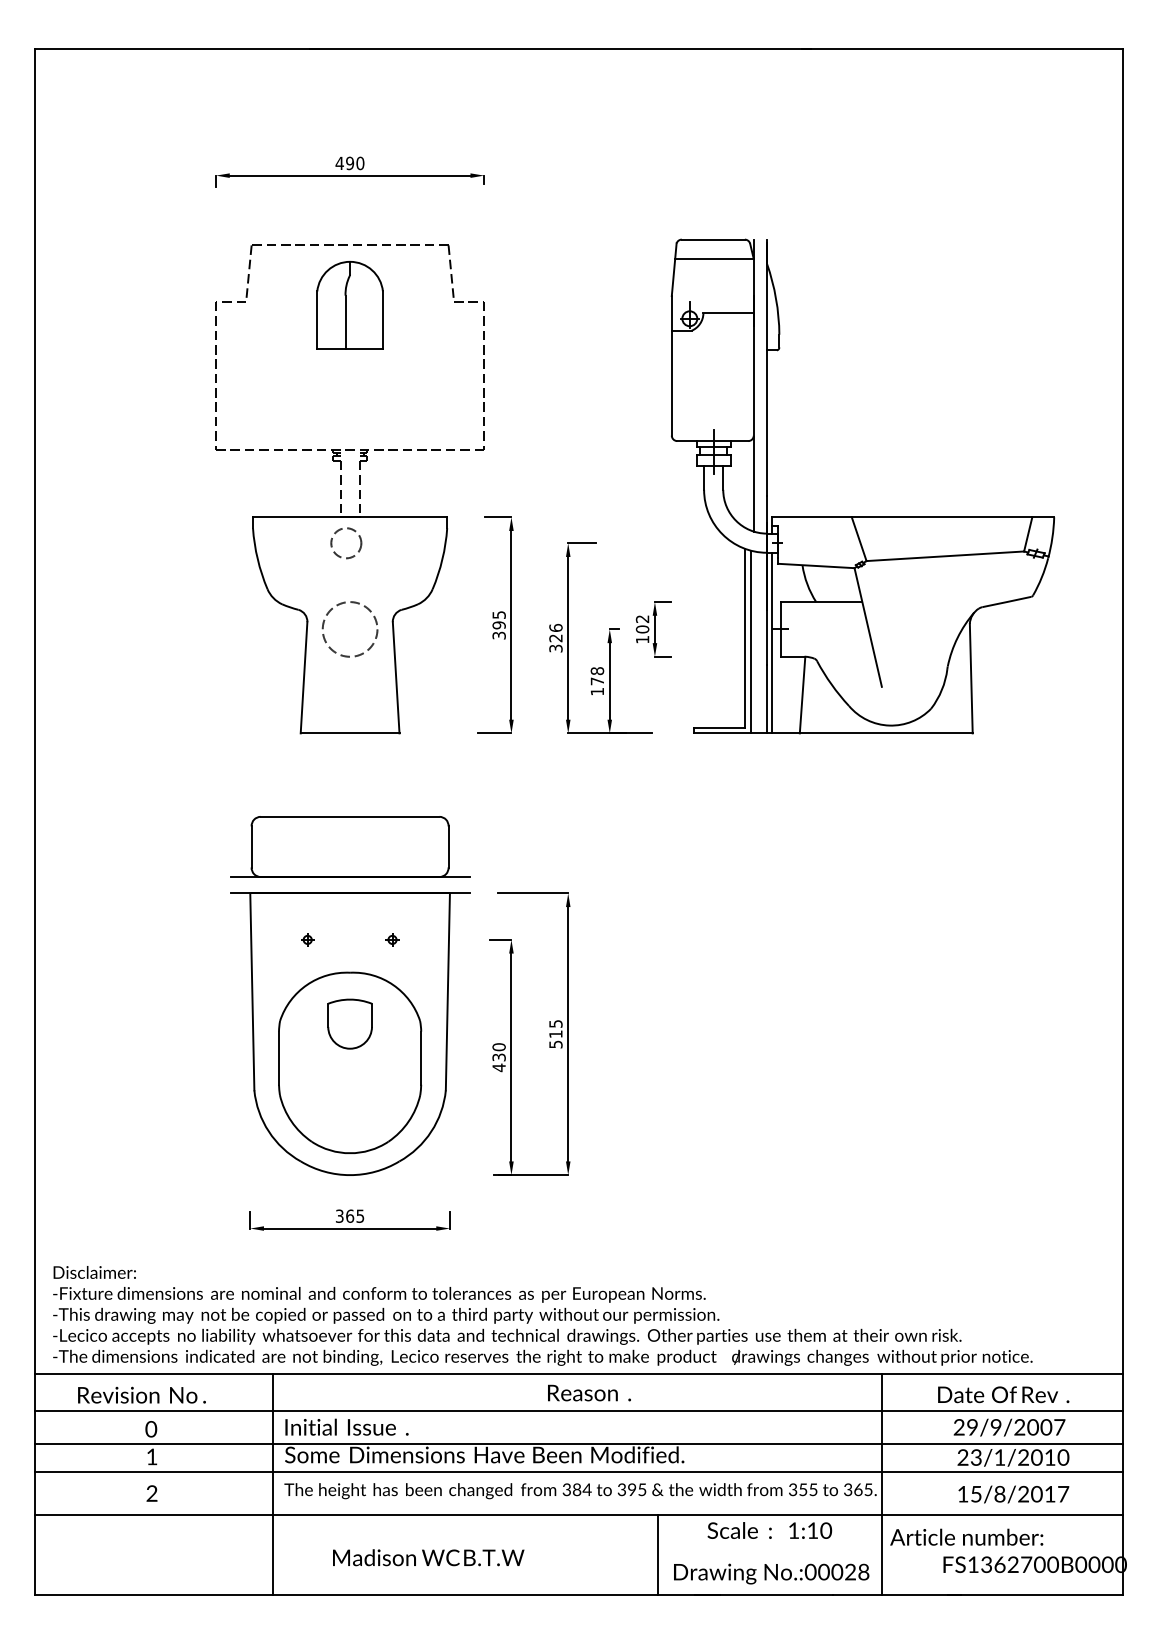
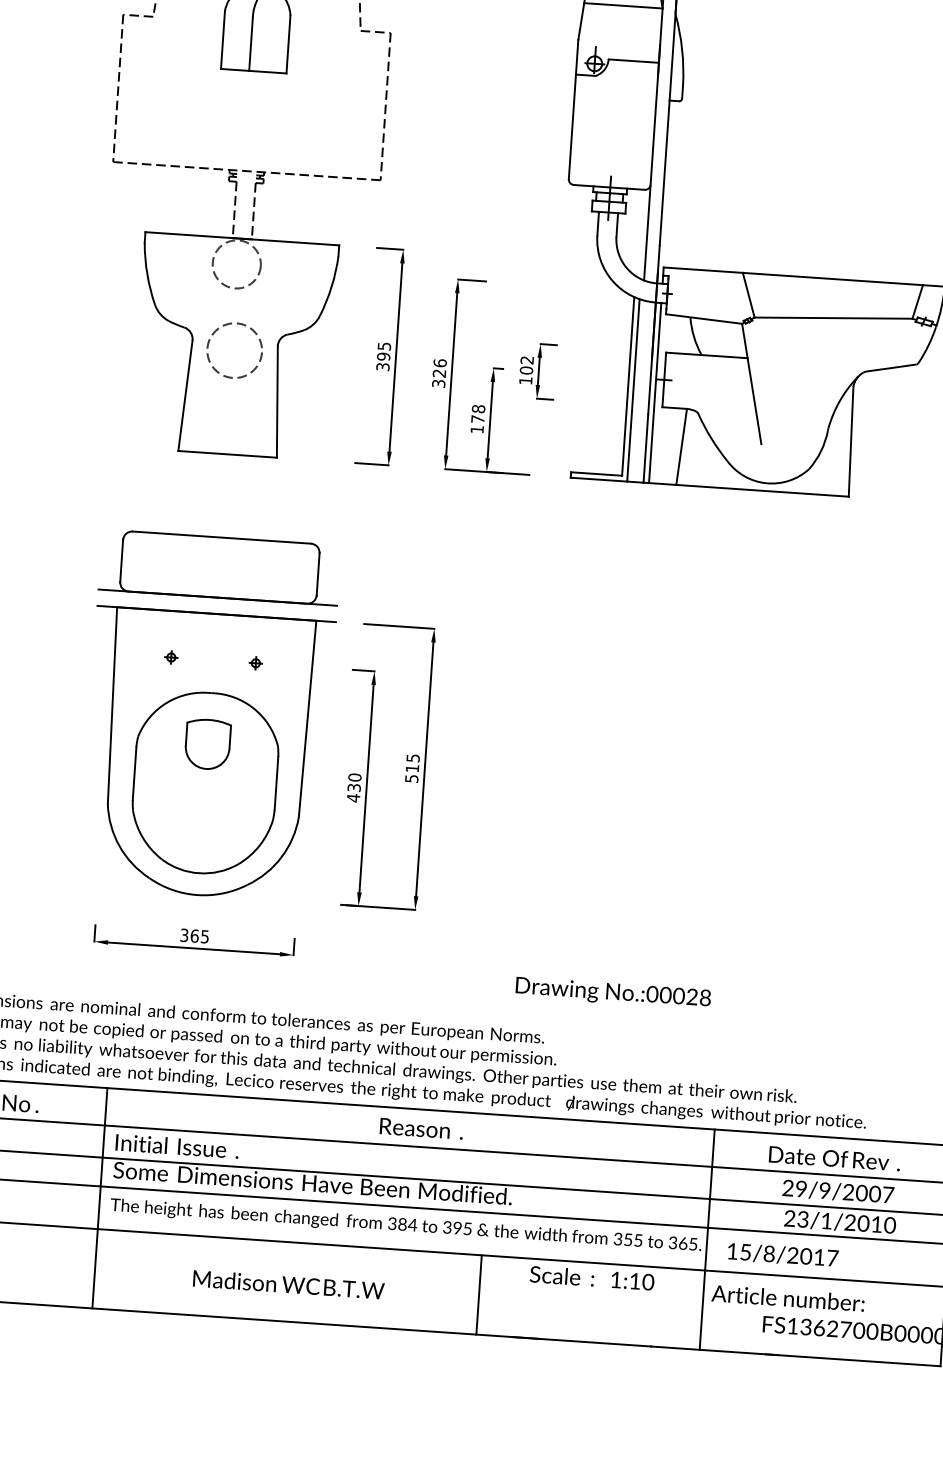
circle: (346, 543) -> (236, 264), size x1.6
text: (1013, 1494) -> (782, 1255), moved
text: (428, 1557) -> (288, 1284), moved
text: (771, 1573) -> (613, 992), moved

